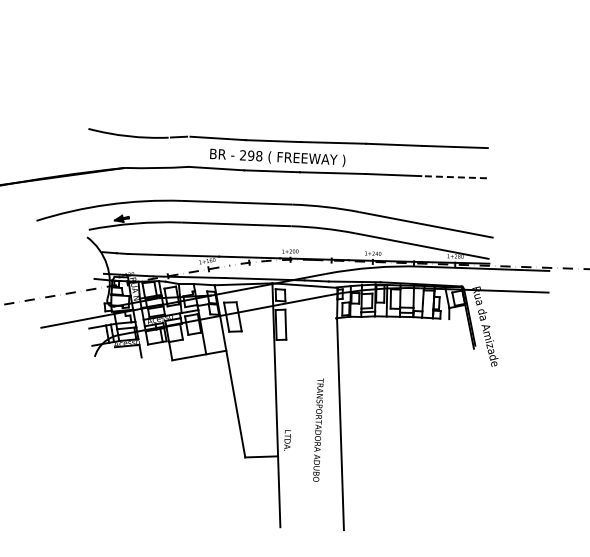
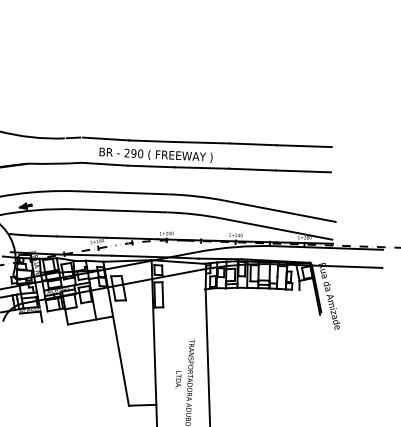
text: (259, 156) -> (140, 154), 298 -> 290
line: (454, 177) -> (303, 171), dashed -> solid
text: (287, 440) -> (178, 379), moved

